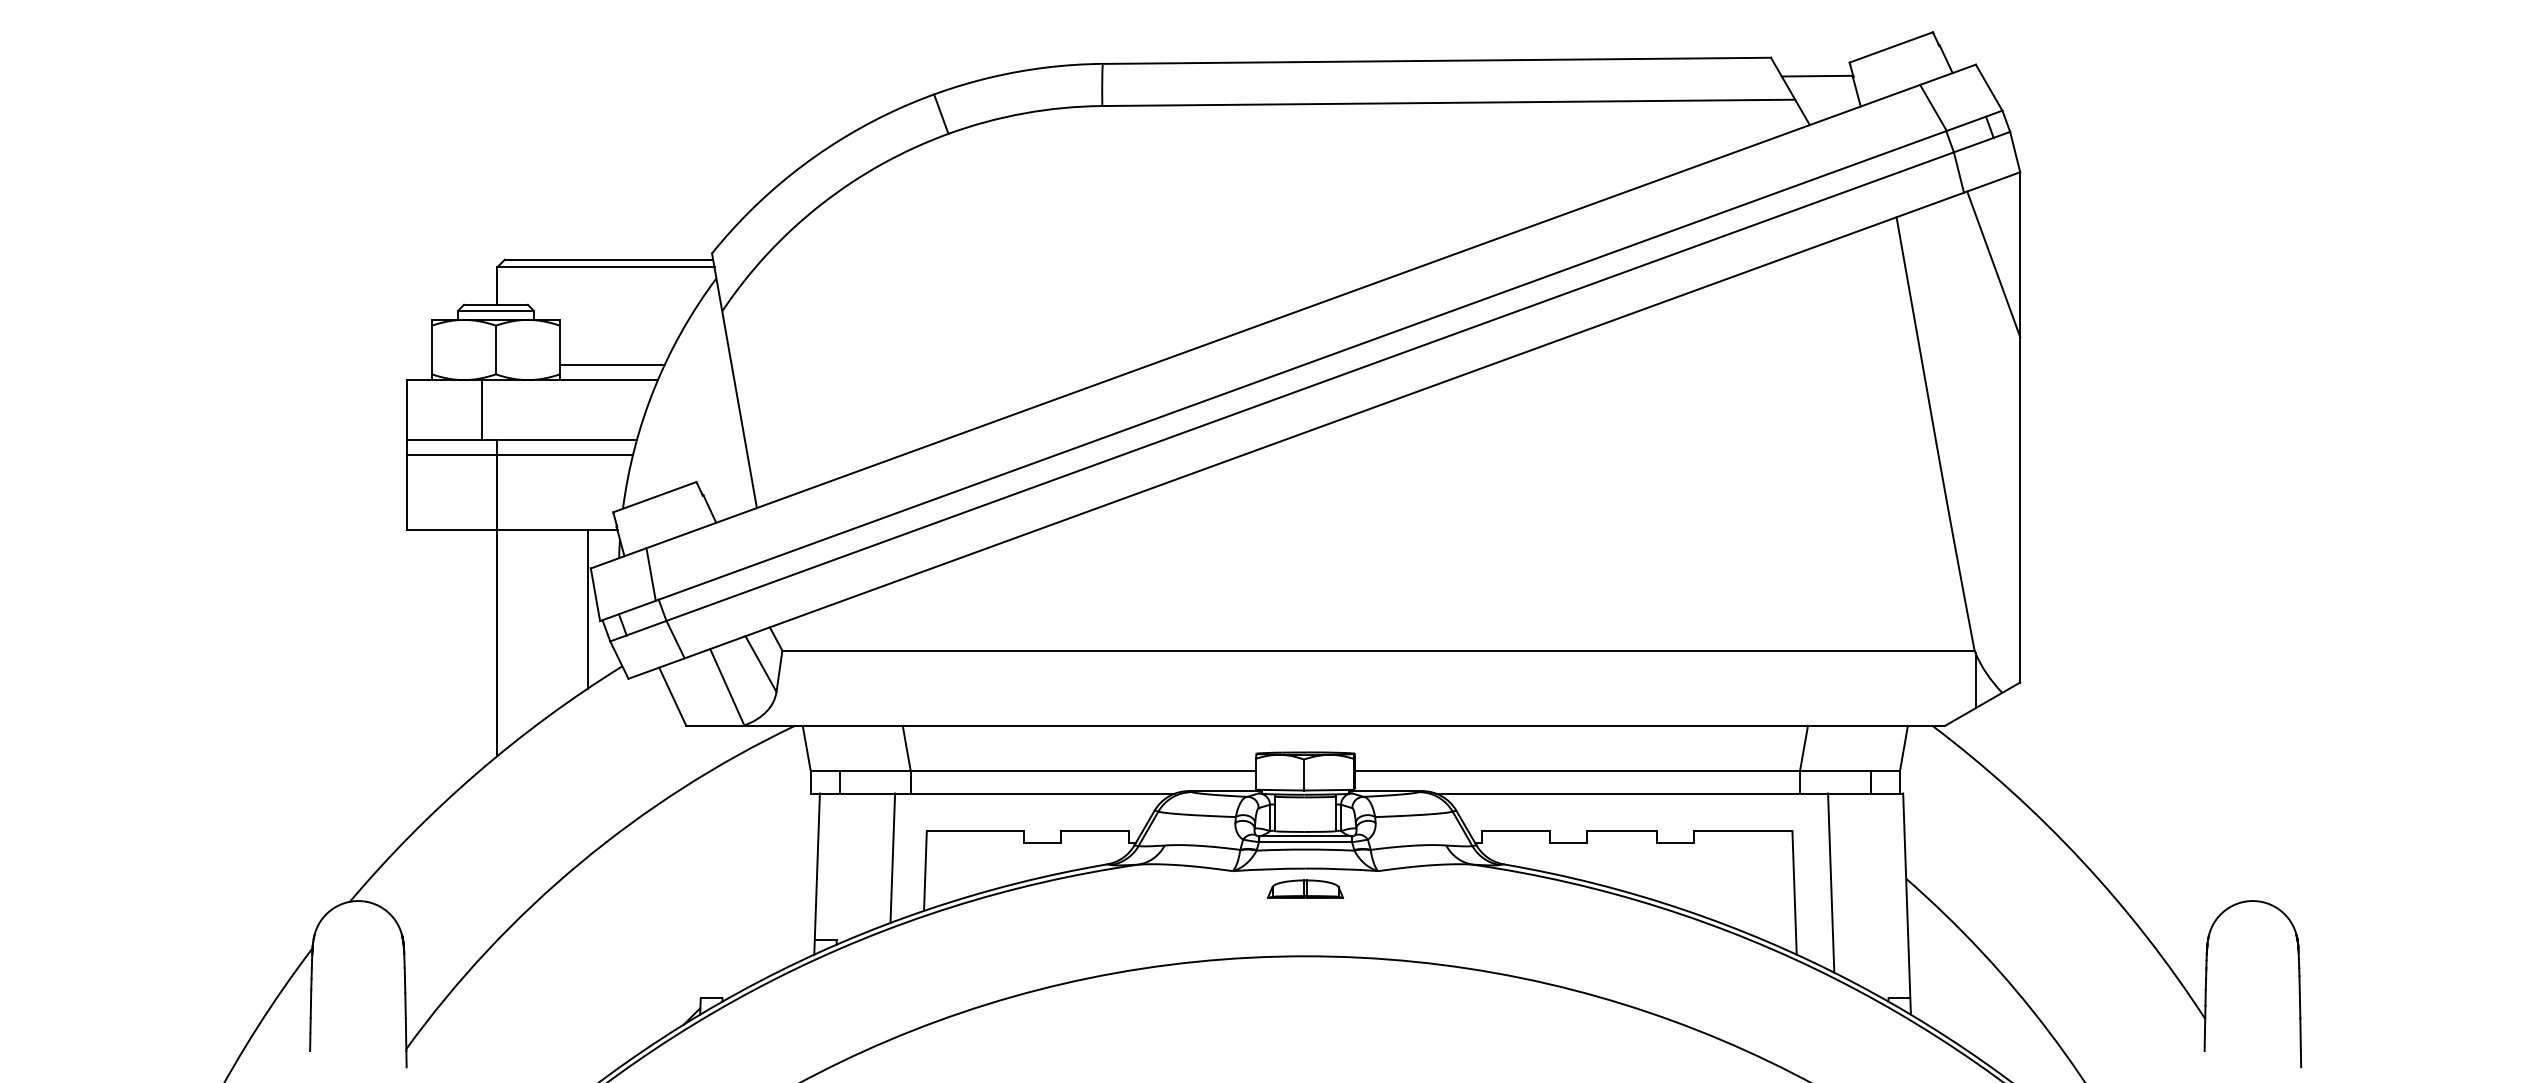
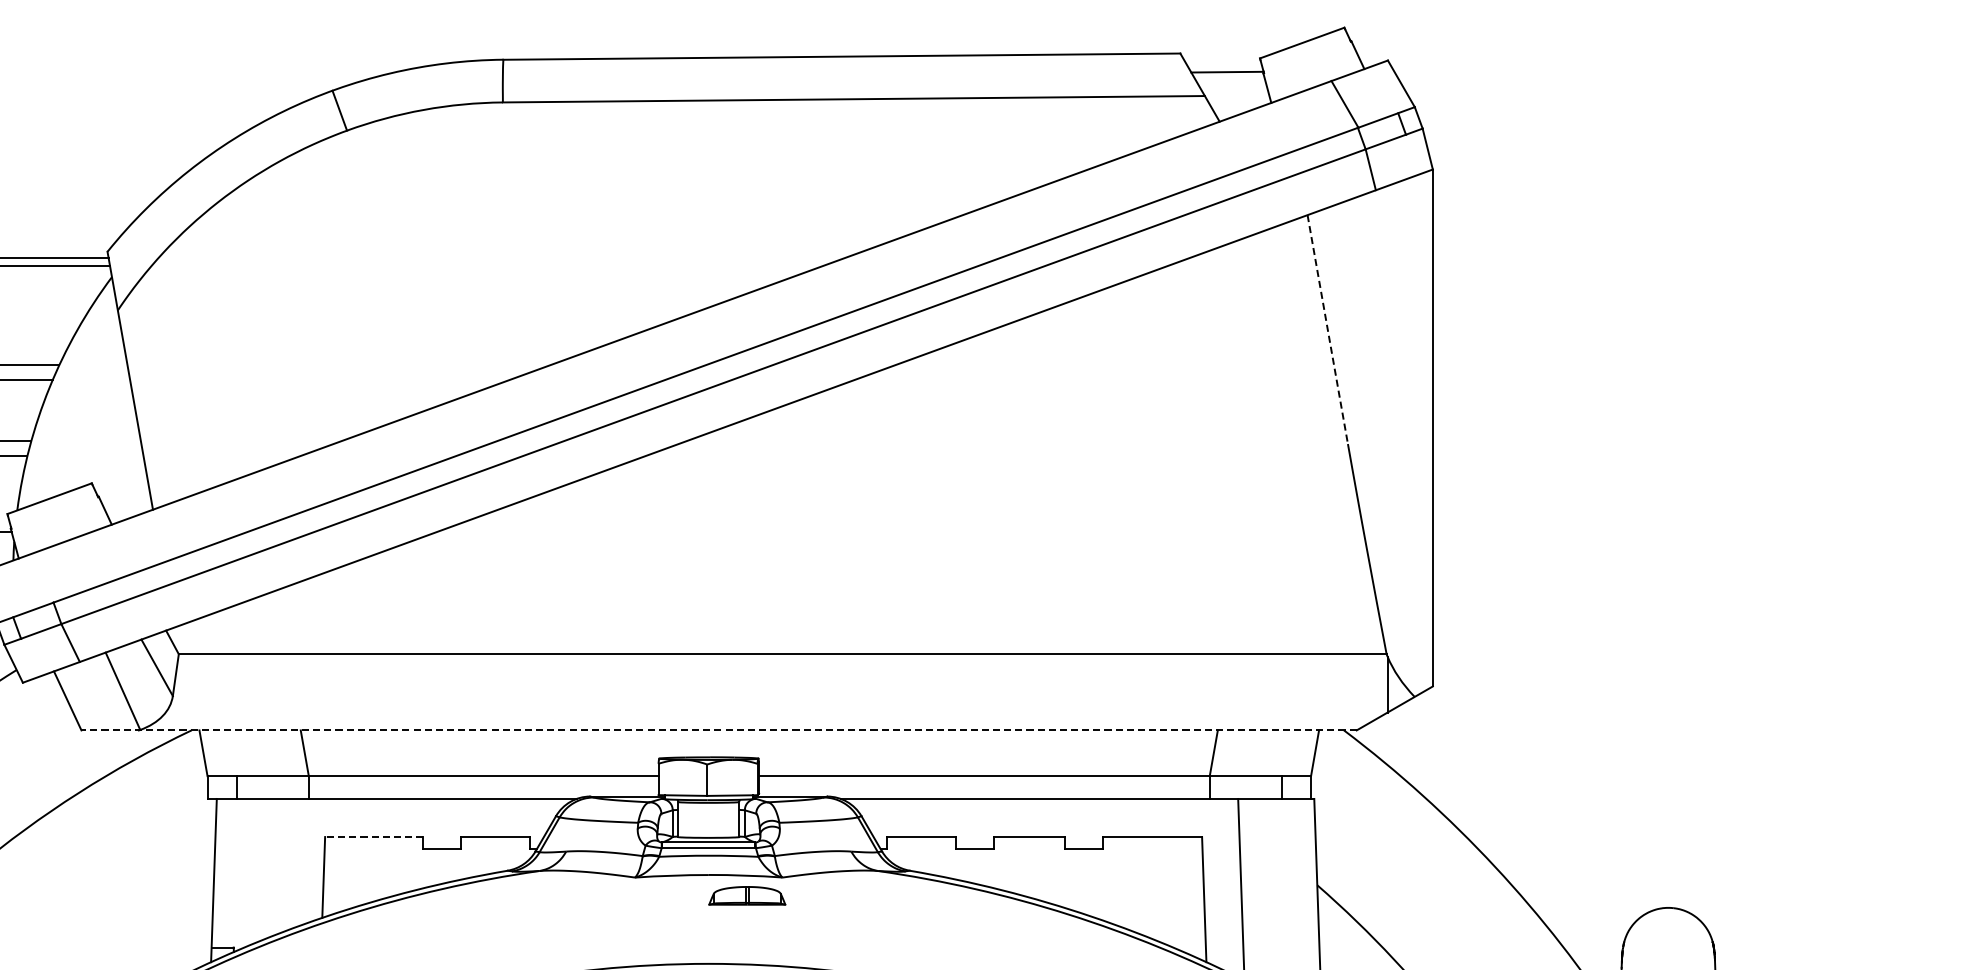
line: (1993, 264) -> (1405, 262), removed
line: (1916, 330) -> (1327, 329), solid -> dashed
line: (650, 574) -> (45, 577), removed
line: (1315, 725) -> (718, 730), solid -> dashed
line: (974, 831) -> (373, 837), solid -> dashed
line: (892, 857) -> (290, 863), removed
part: (1305, 888) -> (747, 895), moved

